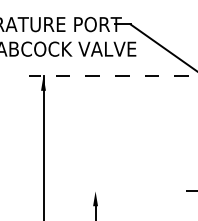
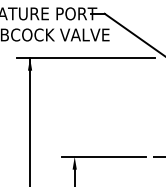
line: (108, 75) -> (85, 57), dashed -> solid
line: (129, 191) -> (103, 157), added

